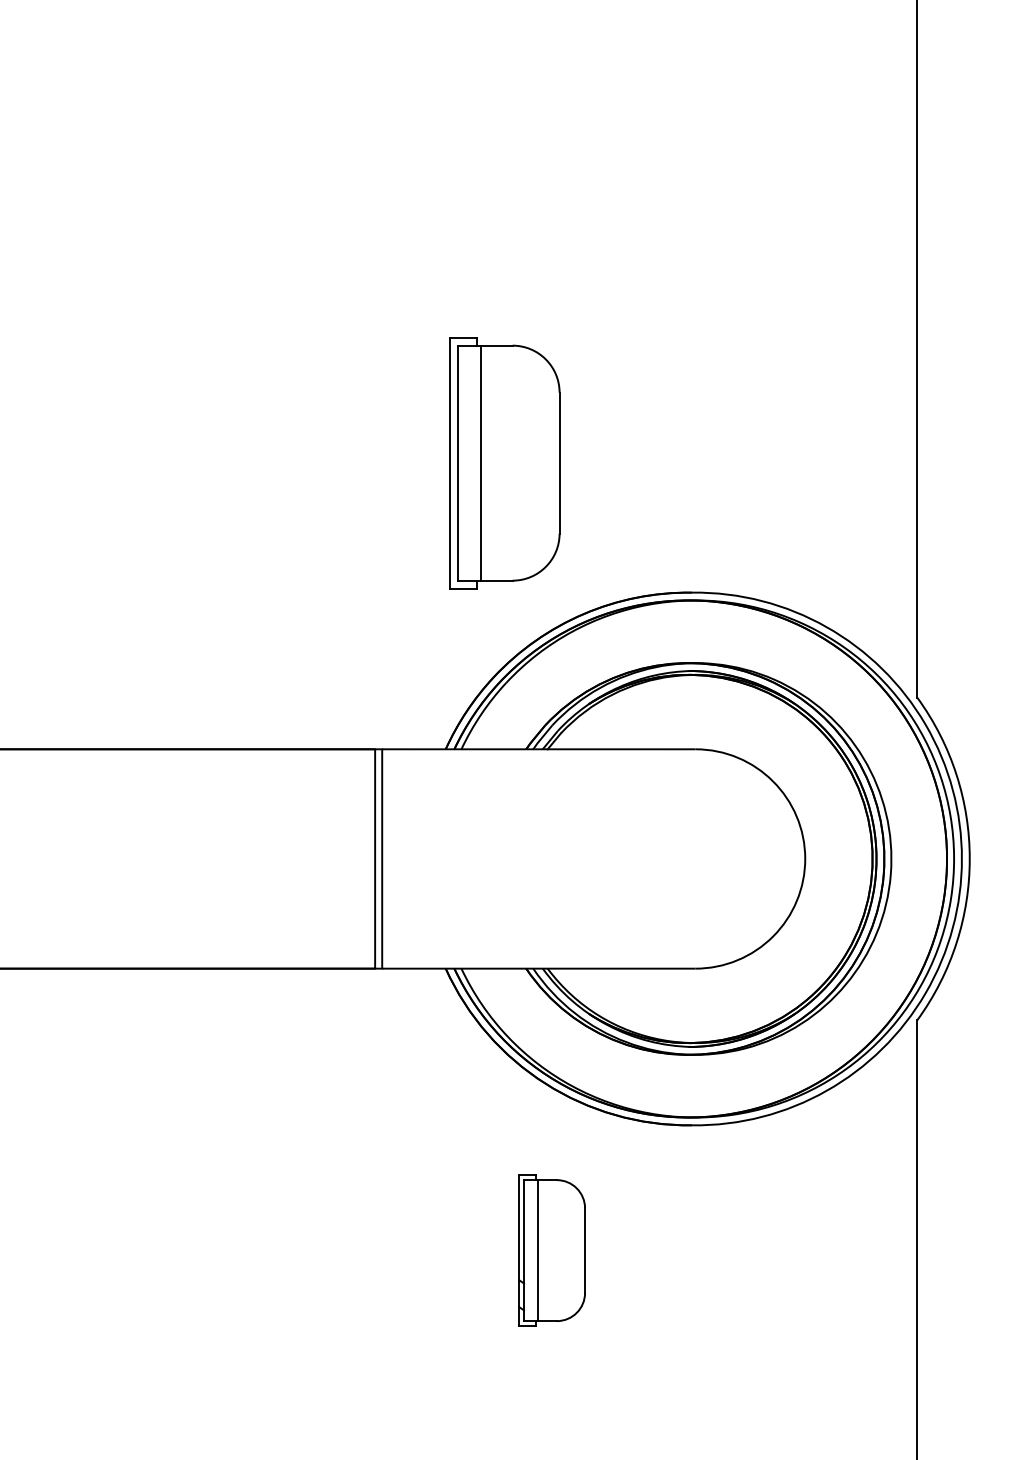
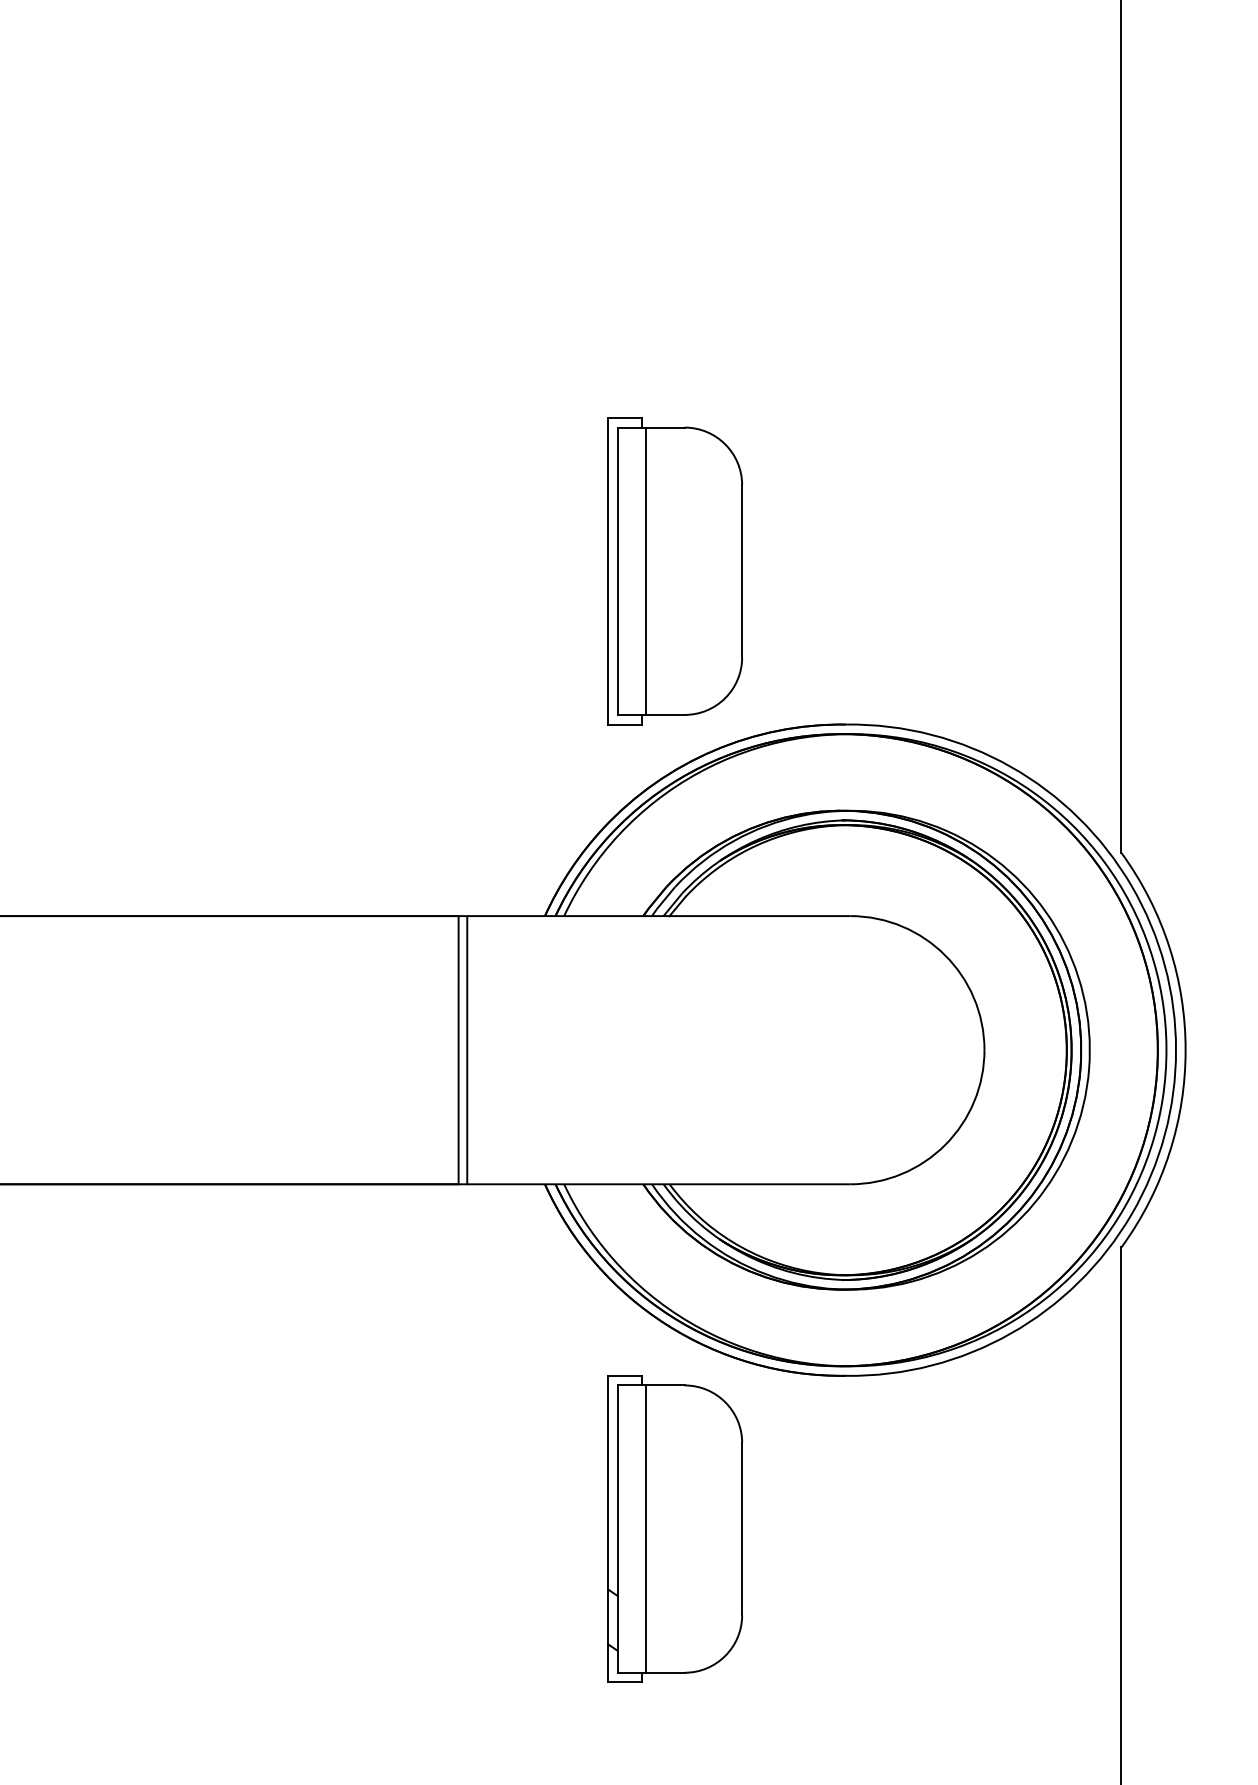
part: (504, 463) -> (674, 571), moved
part: (551, 1250) -> (674, 1528), size x1.67

